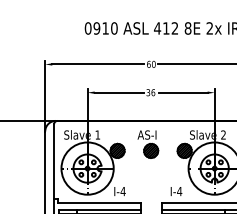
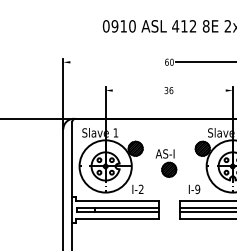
line: (98, 64) -> (116, 62), removed
line: (118, 92) -> (136, 90), removed
line: (182, 92) -> (200, 90), removed
part: (148, 144) -> (166, 163), moved
text: (122, 190) -> (140, 188), I-4 -> I-2
text: (179, 191) -> (197, 189), I-4 -> I-9

